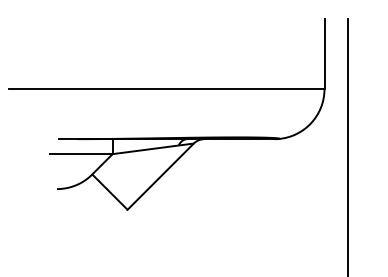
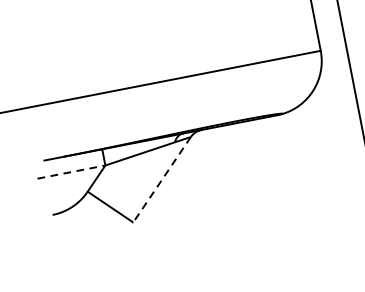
line: (81, 154) -> (71, 172), solid -> dashed
line: (160, 176) -> (161, 179), solid -> dashed

